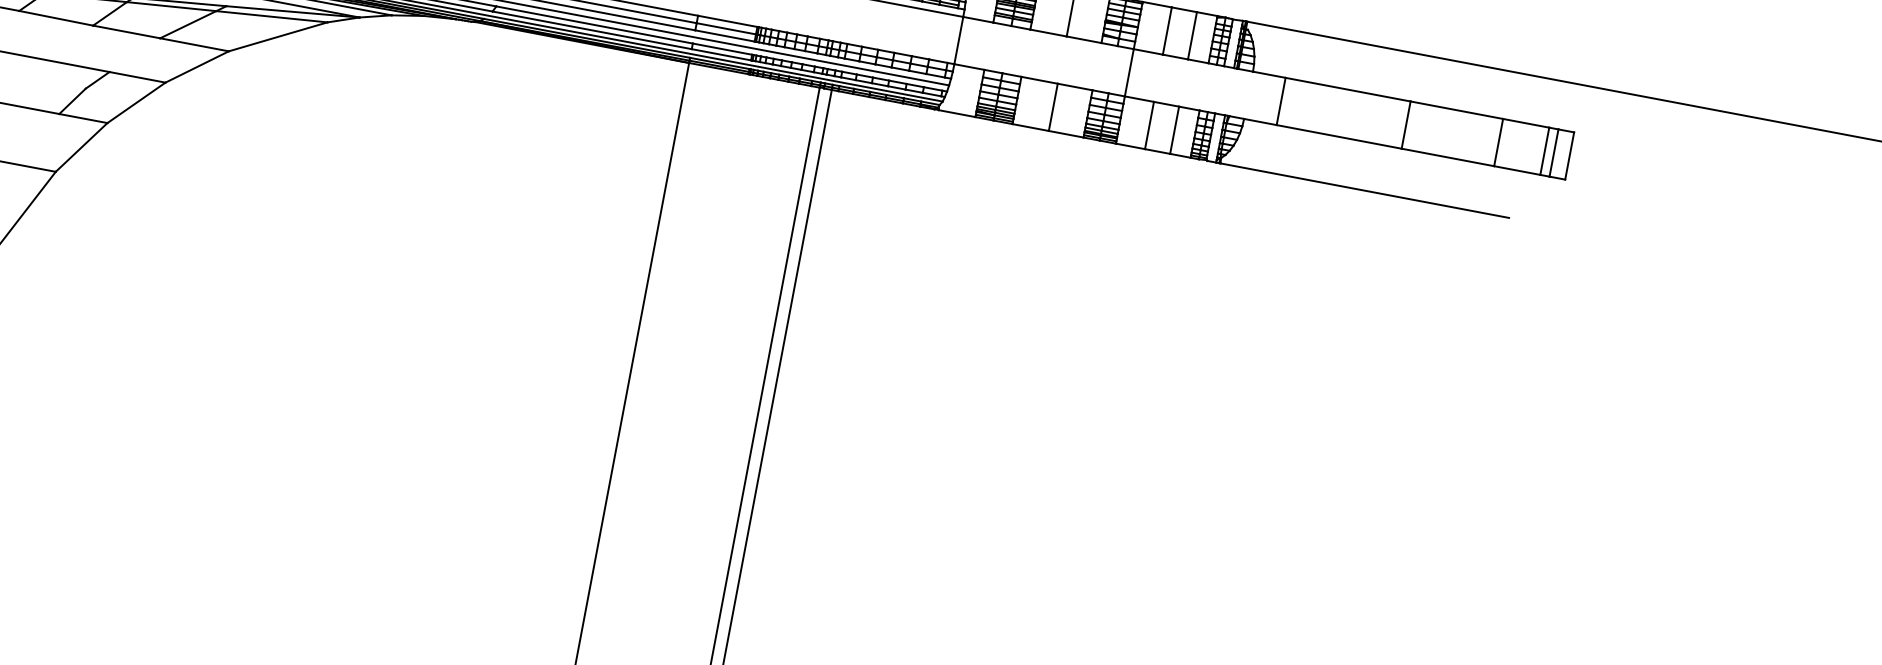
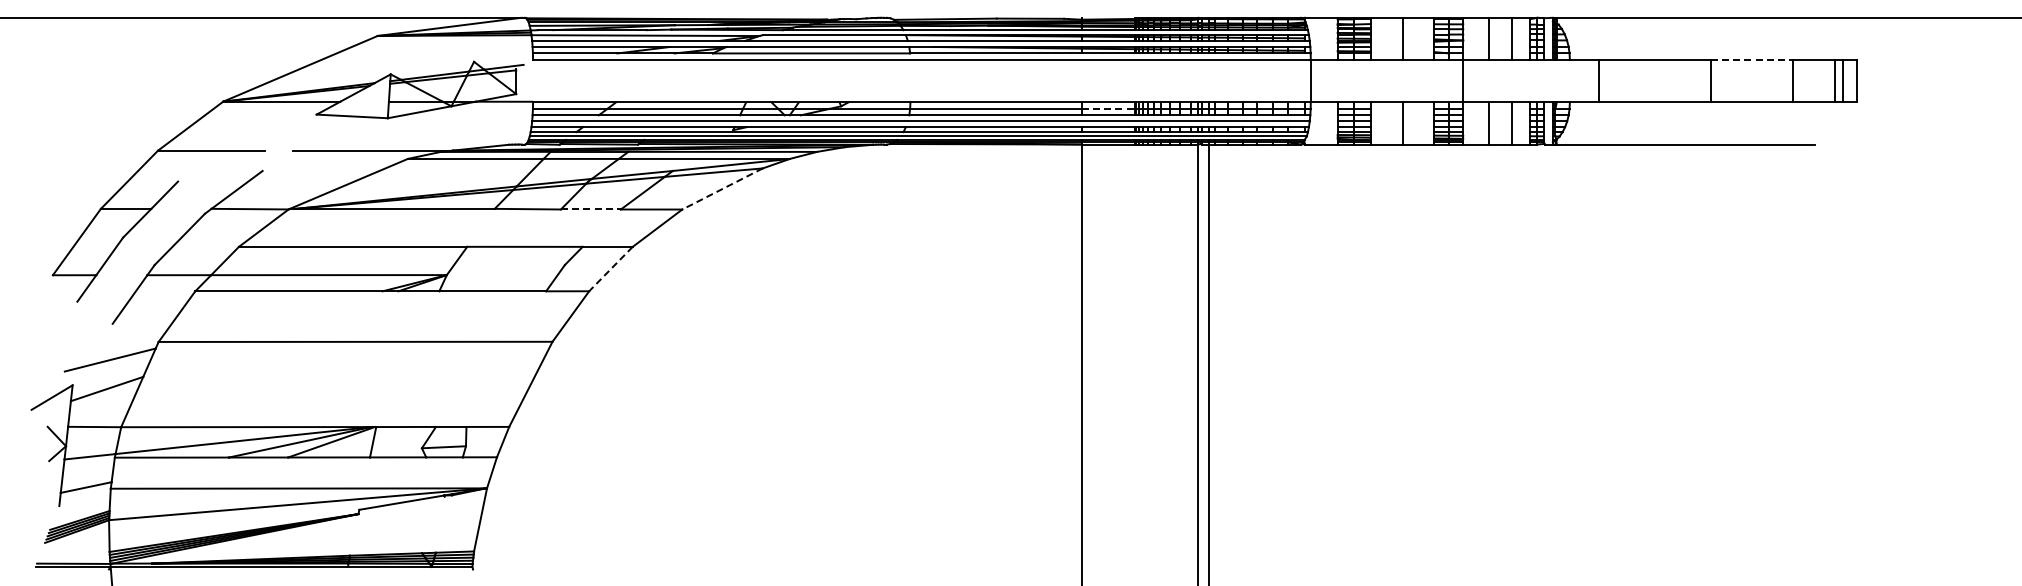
line: (726, 28) -> (1108, 108), solid -> dashed
line: (126, 31) -> (590, 209), solid -> dashed
line: (278, 37) -> (722, 189), solid -> dashed
line: (135, 103) -> (610, 269), solid -> dashed
line: (1457, 110) -> (1752, 60), solid -> dashed

